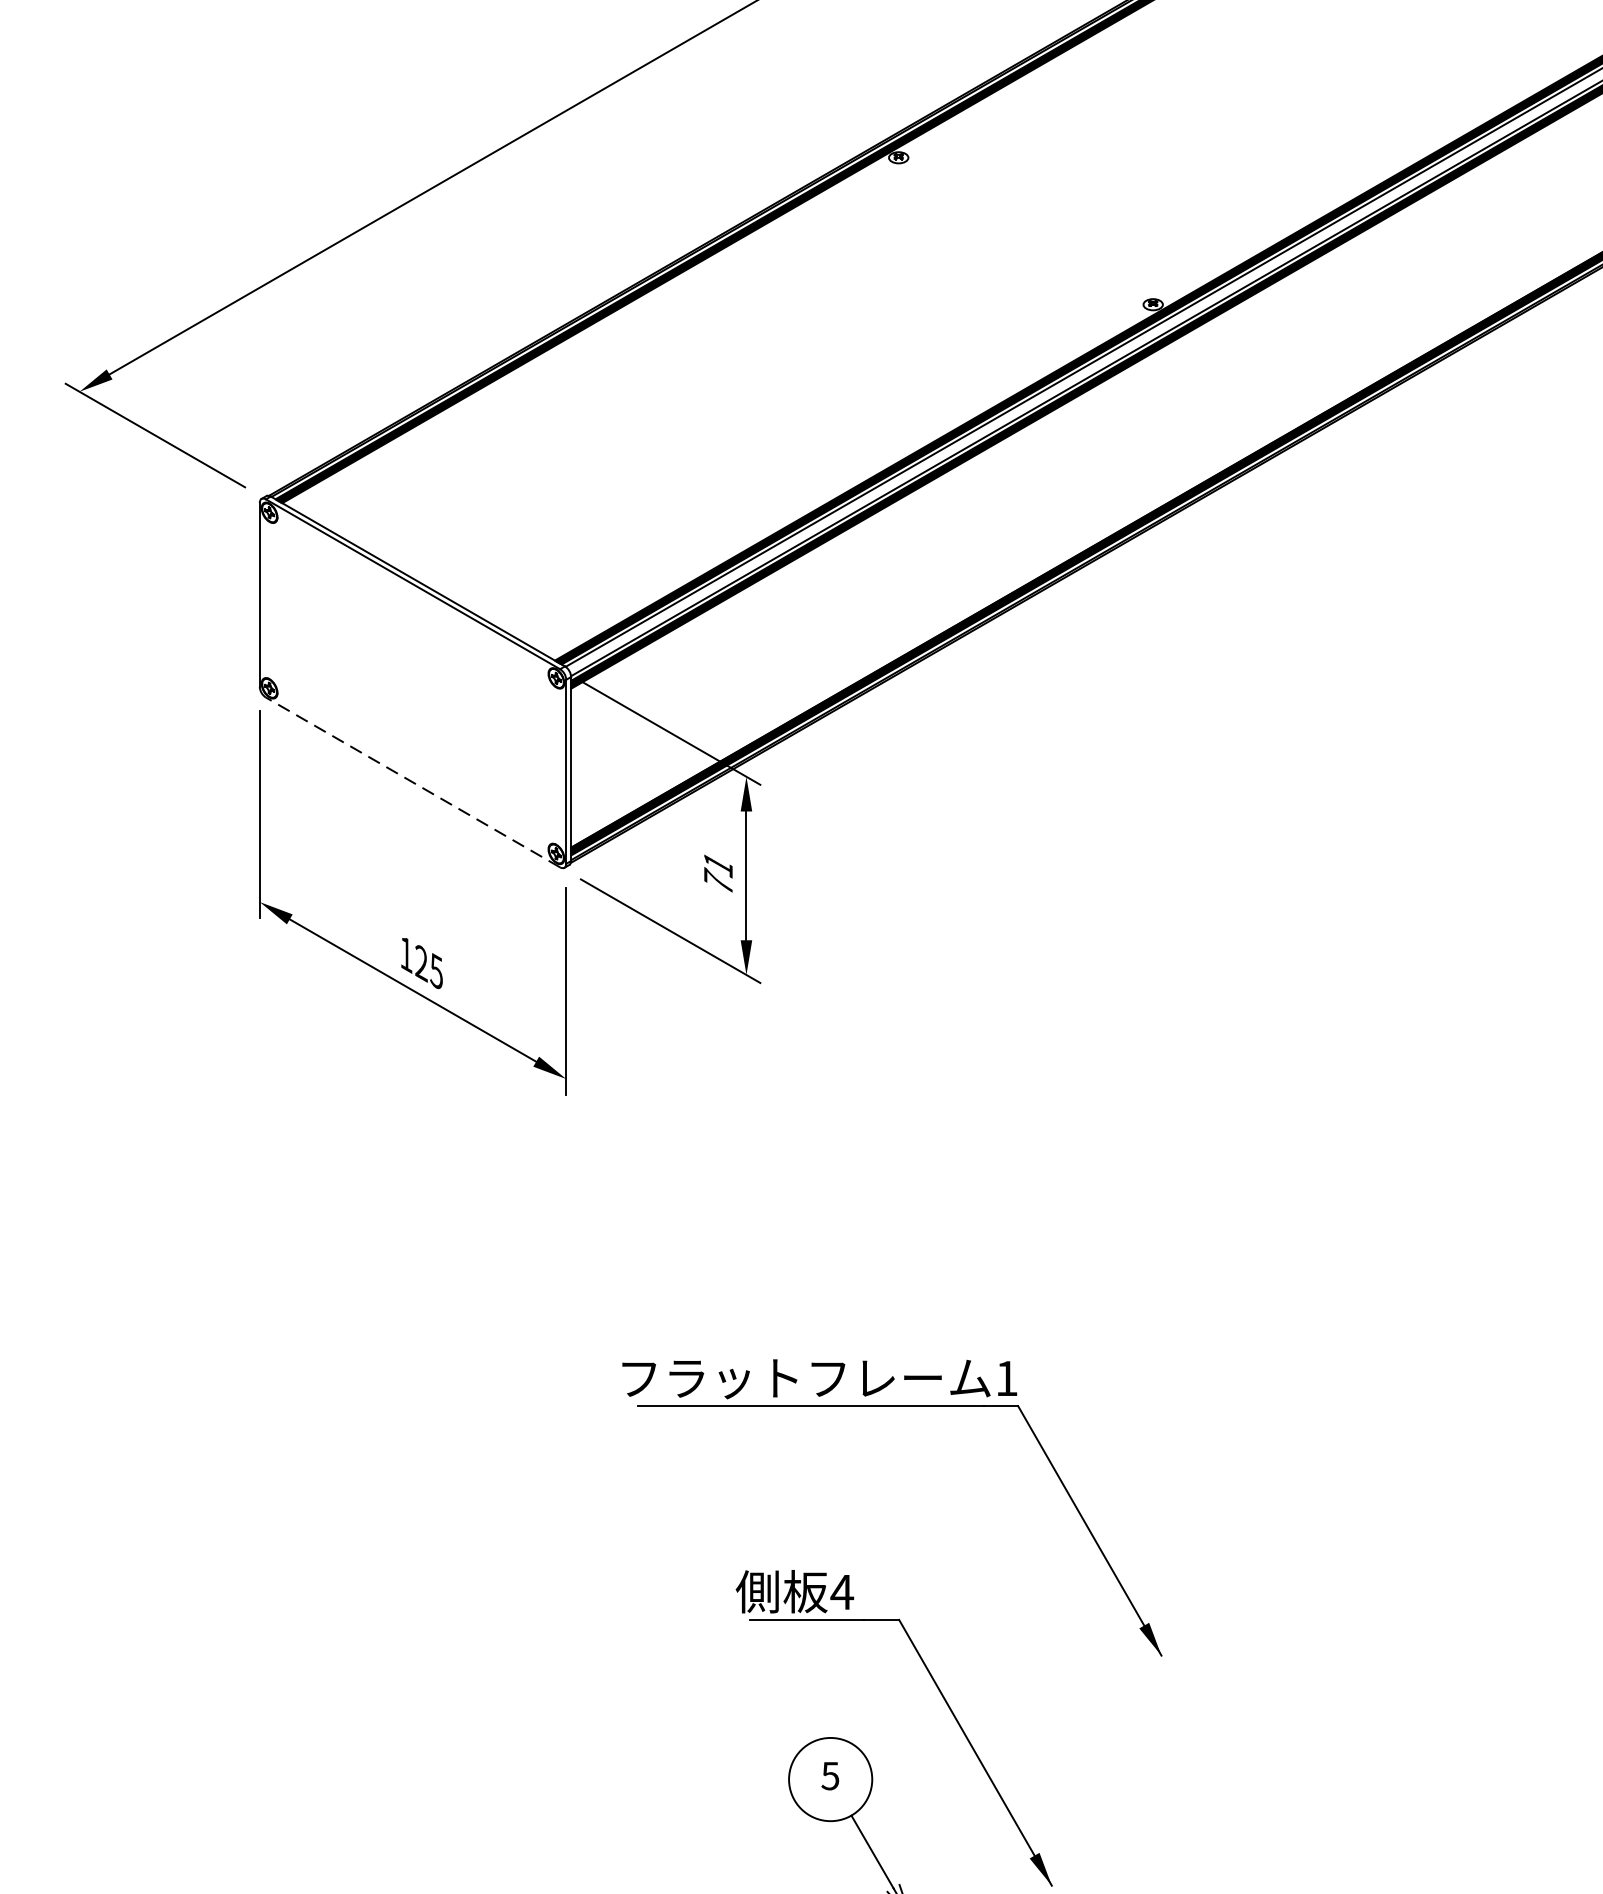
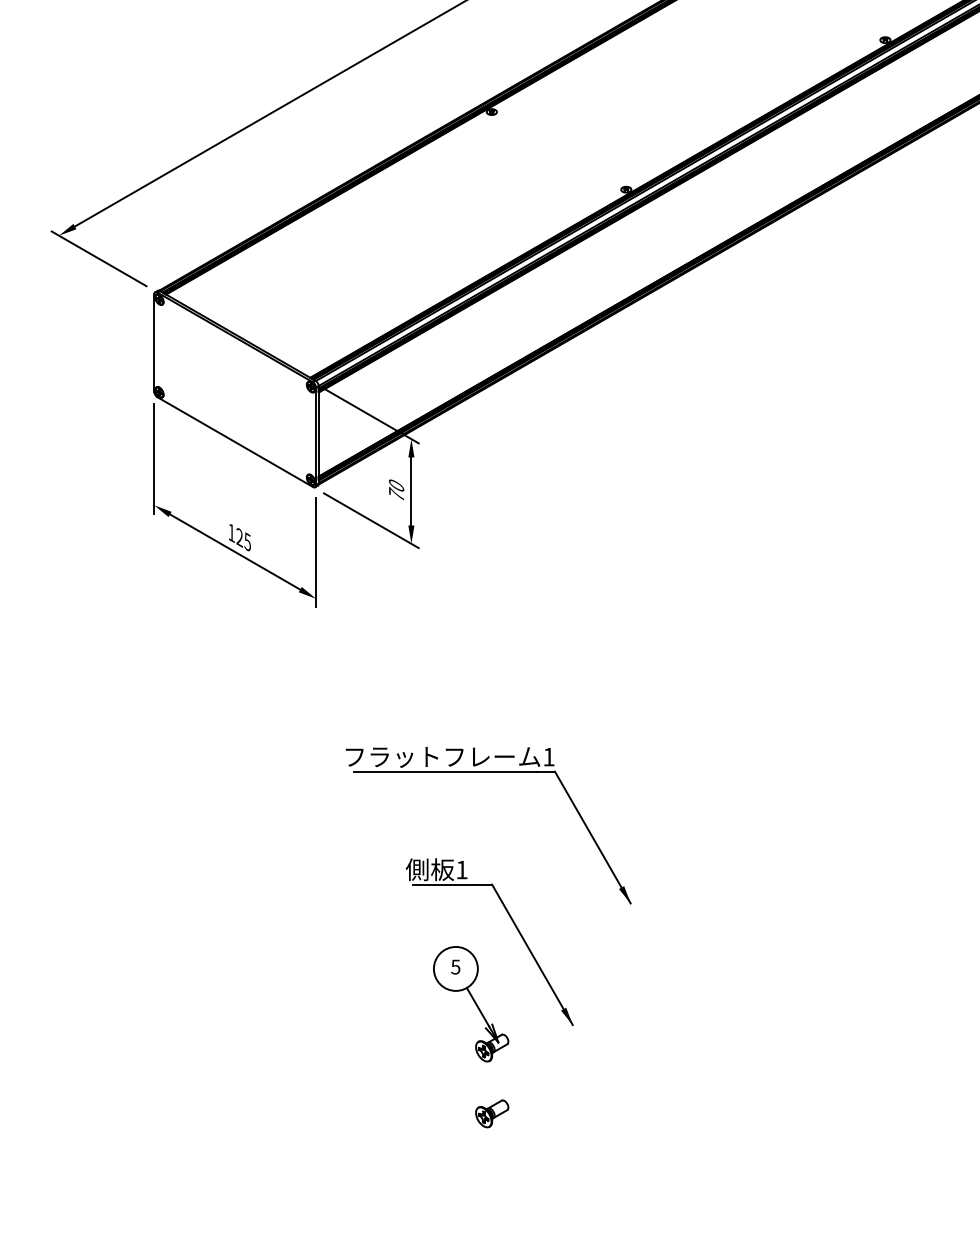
line: (413, 783) -> (235, 442), dashed -> solid
text: (718, 864) -> (396, 485), 71 -> 70
text: (841, 1591) -> (461, 869), 4 -> 1

